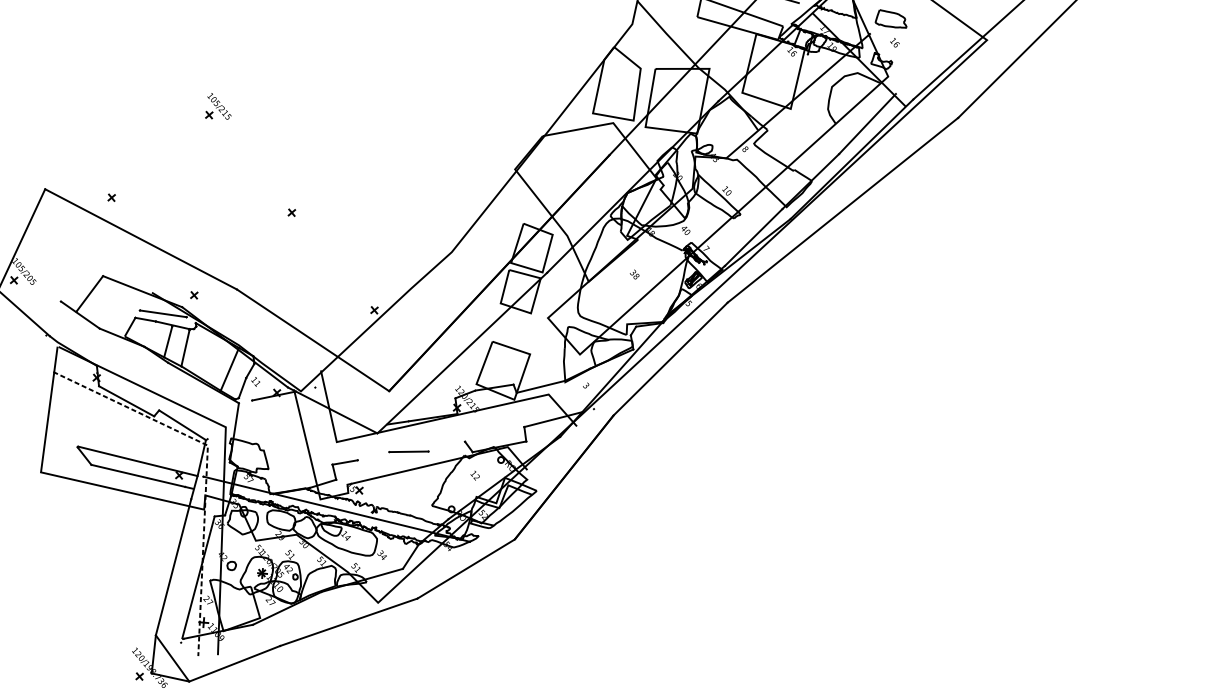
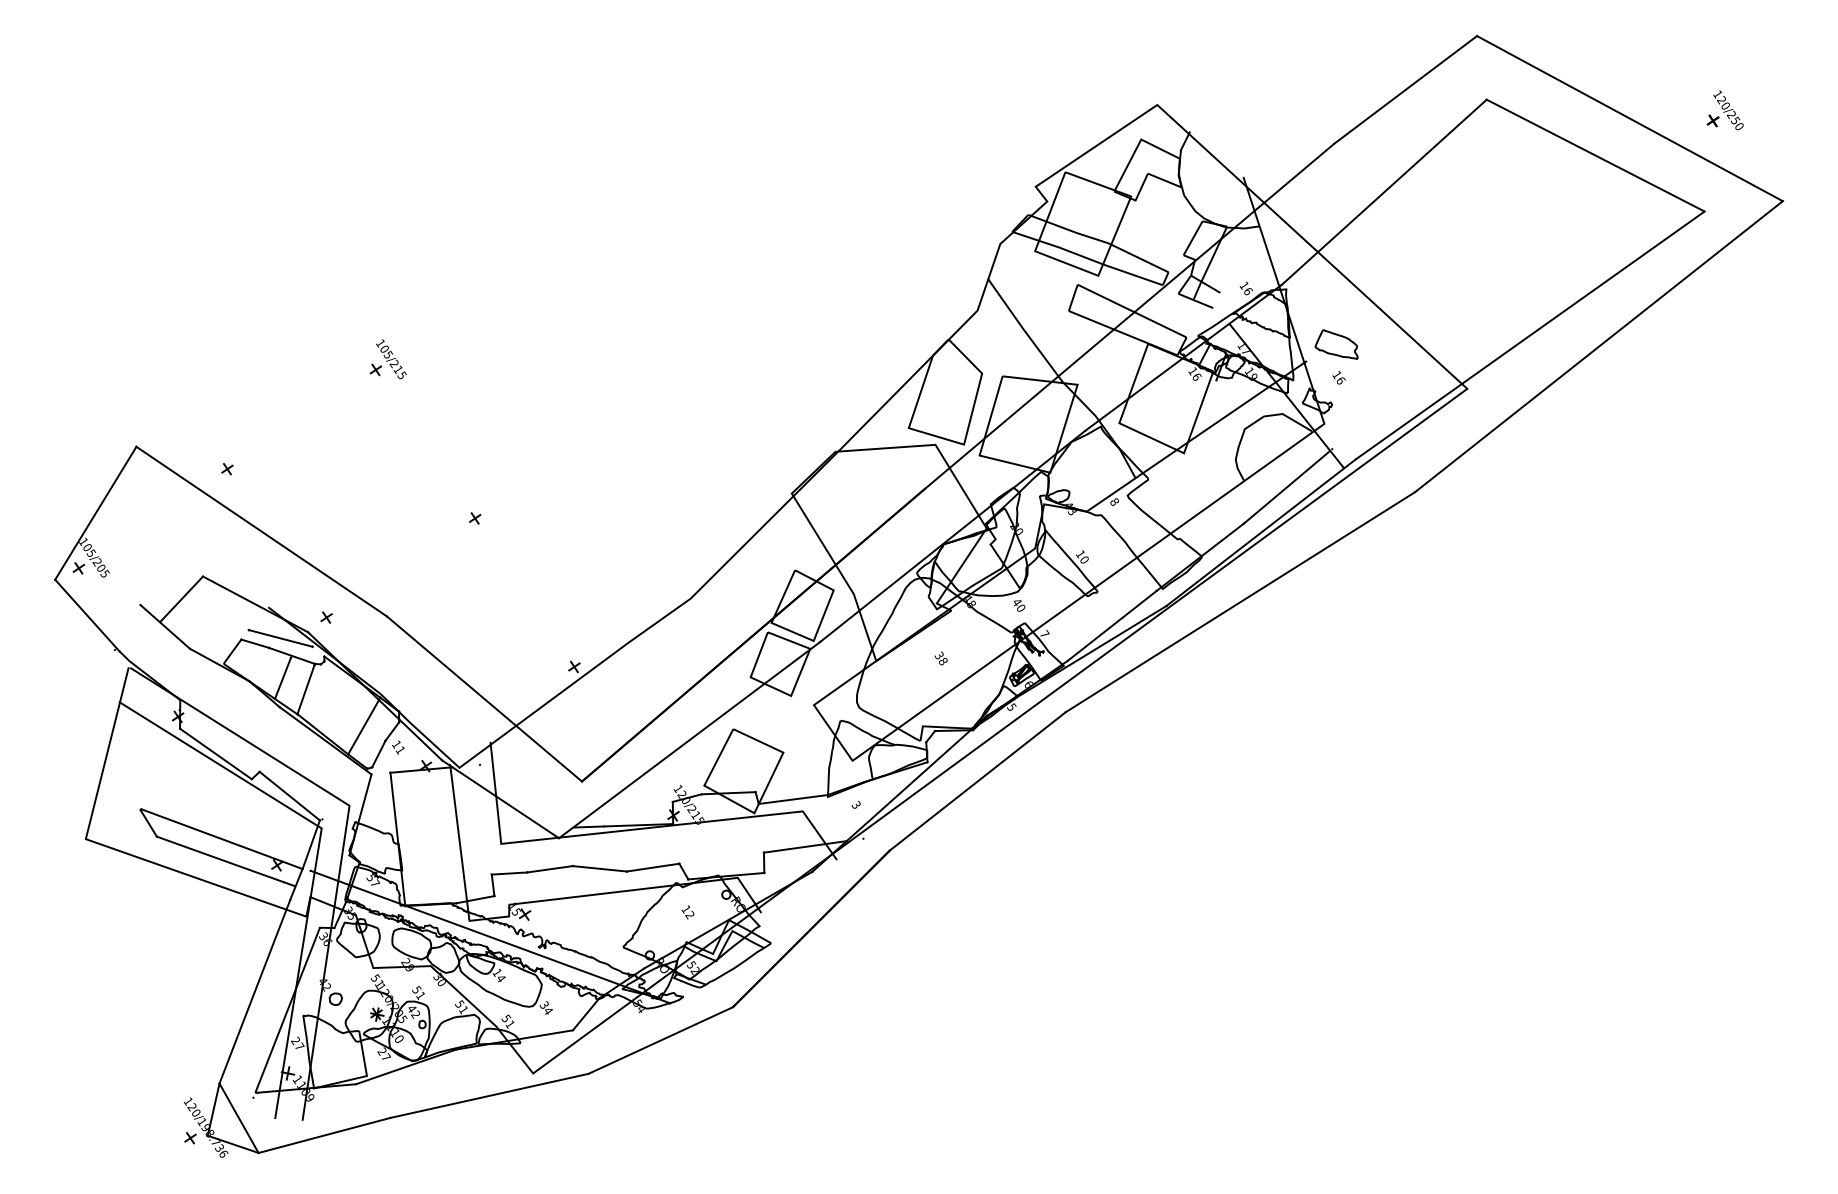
line: (446, 446) -> (652, 867), added
line: (262, 447) -> (397, 839), added
line: (373, 456) -> (549, 869), added
line: (207, 465) -> (317, 855), dashed -> solid

